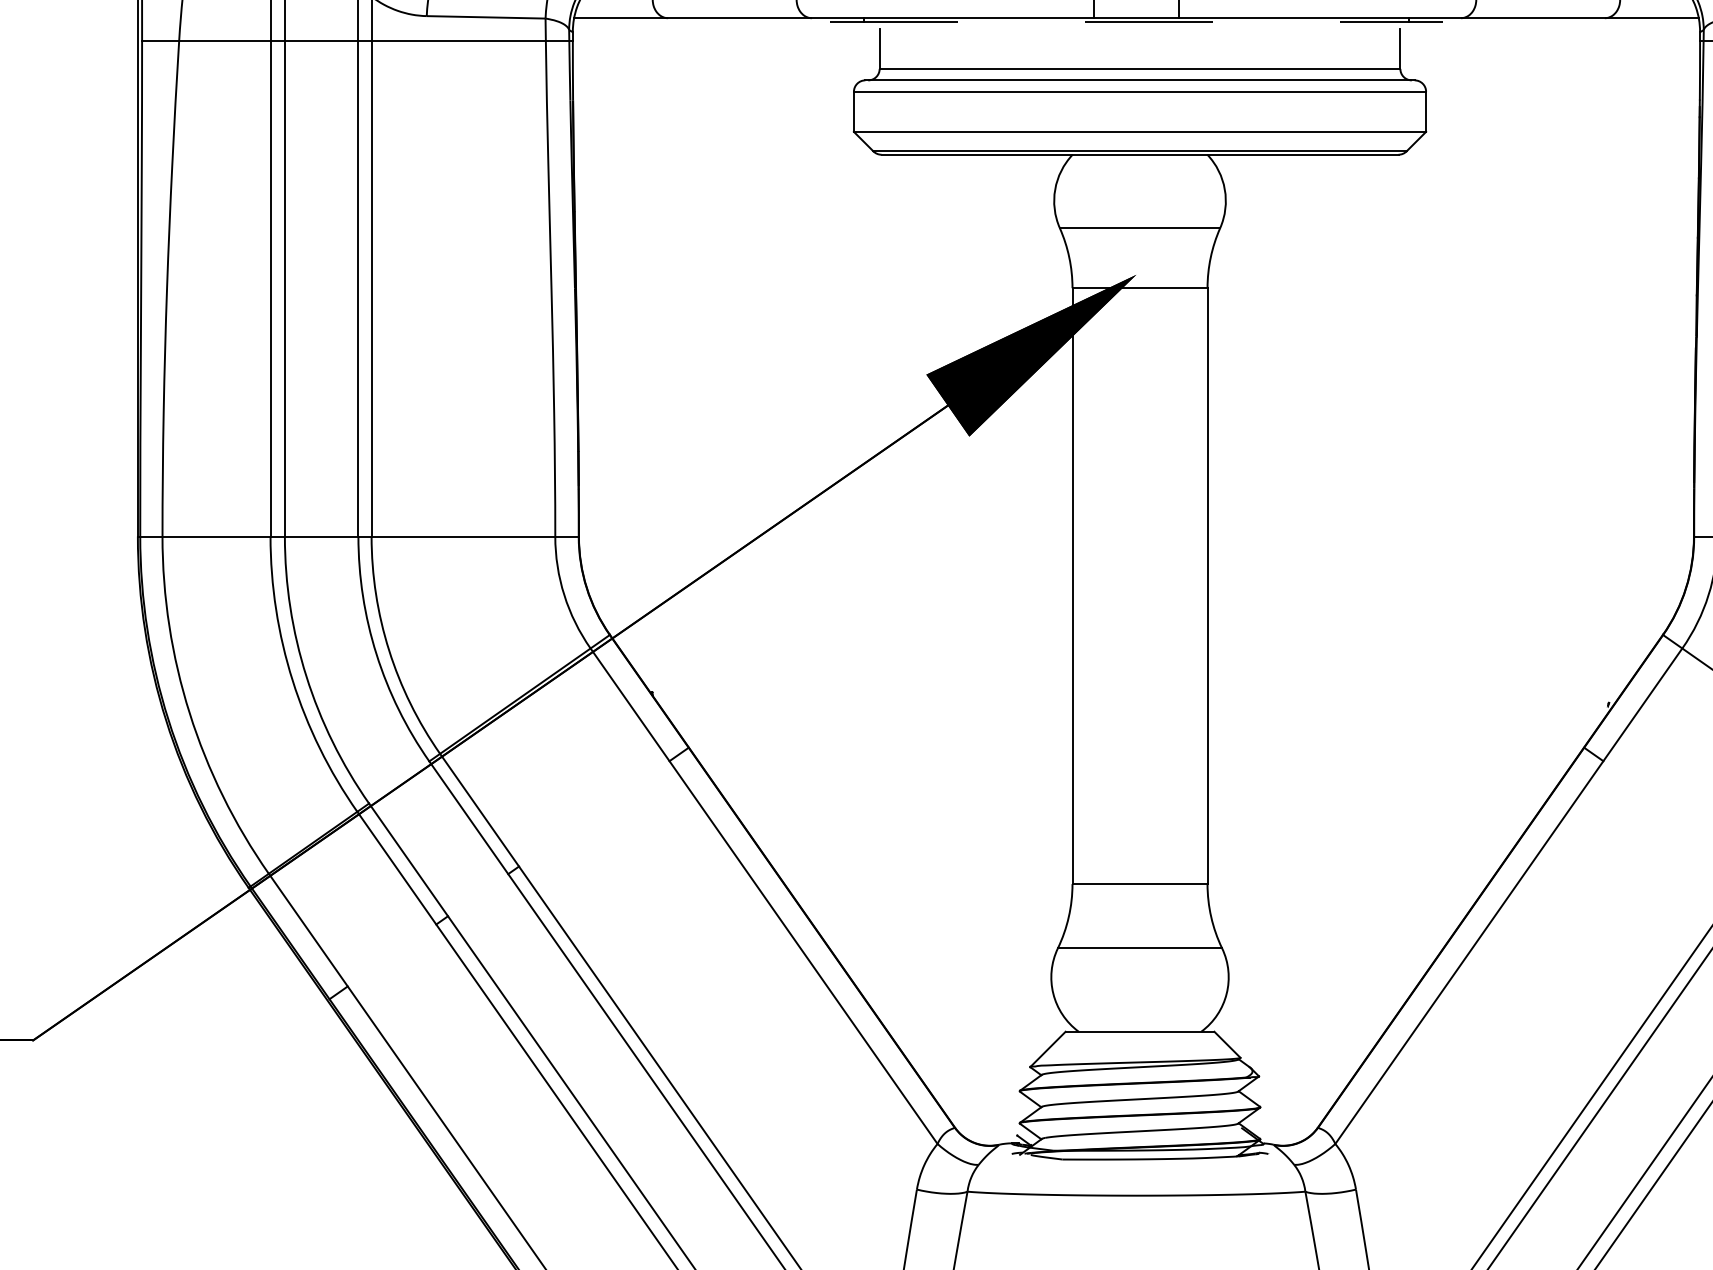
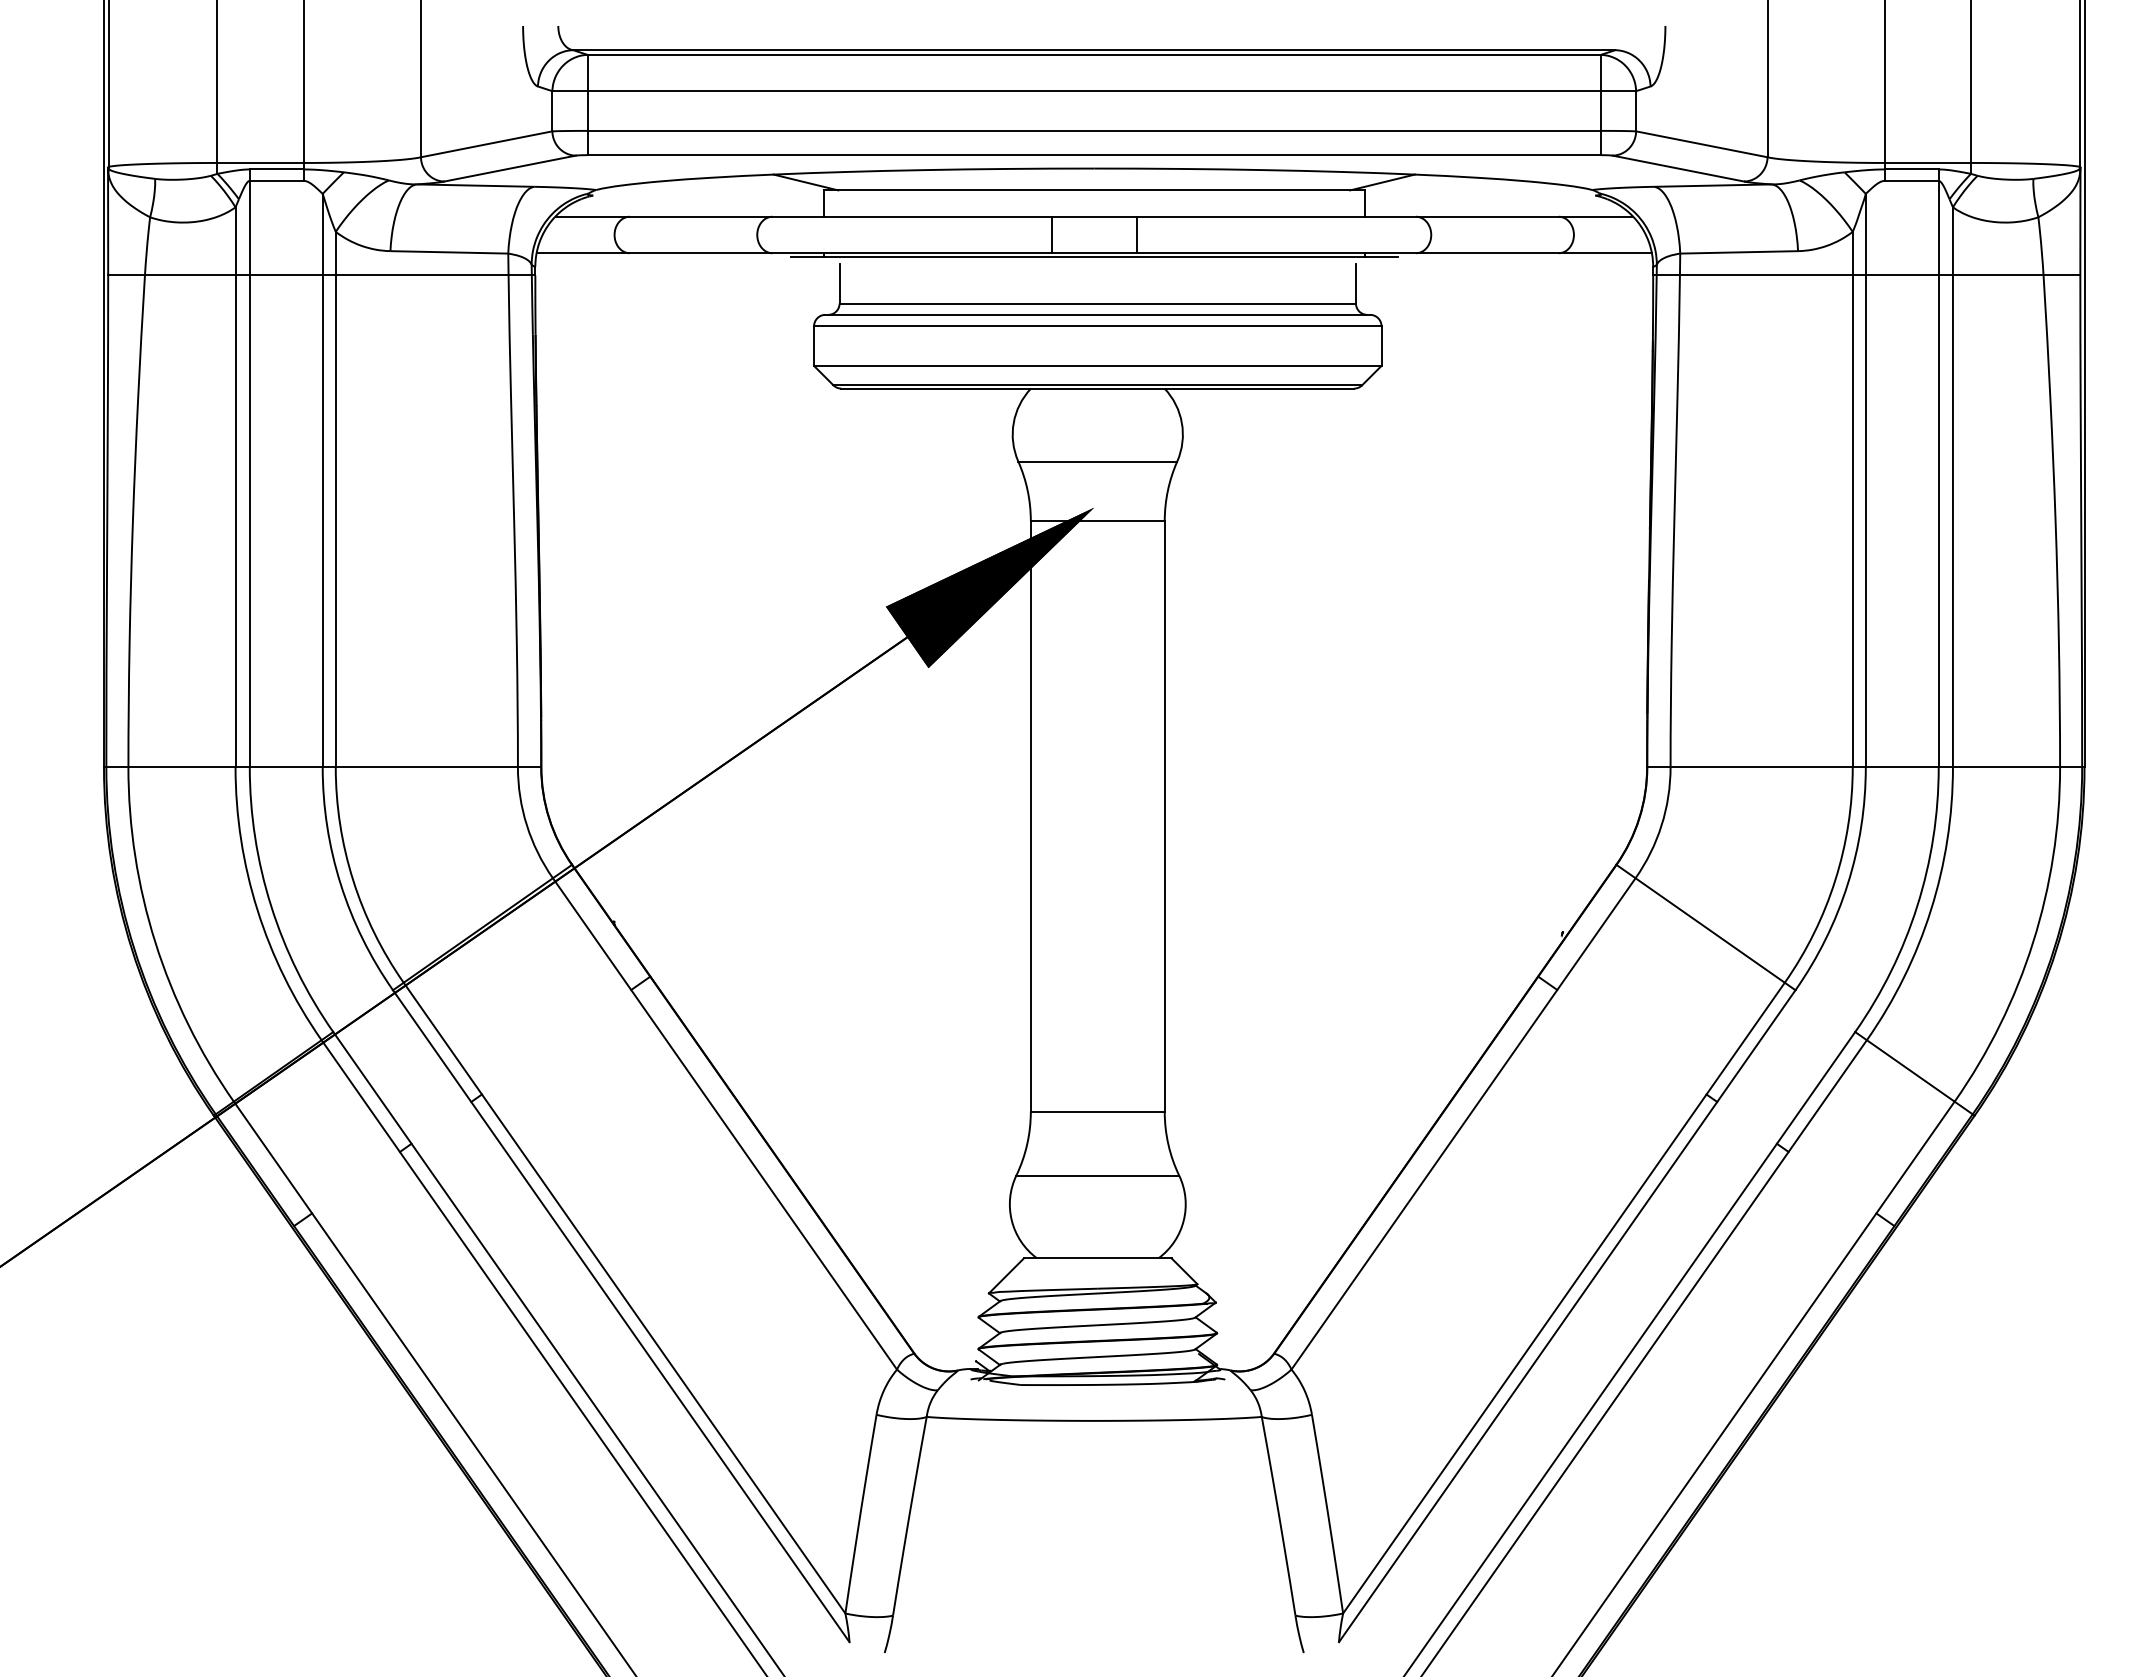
line: (1136, 22) -> (1094, 257), dashed -> solid

